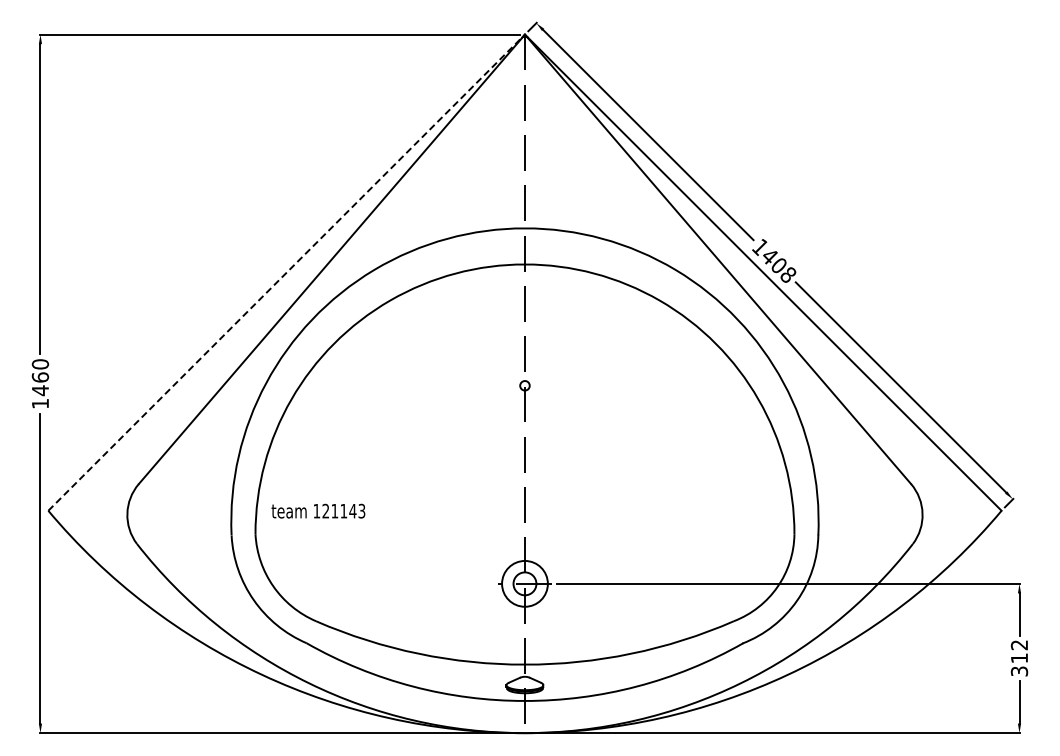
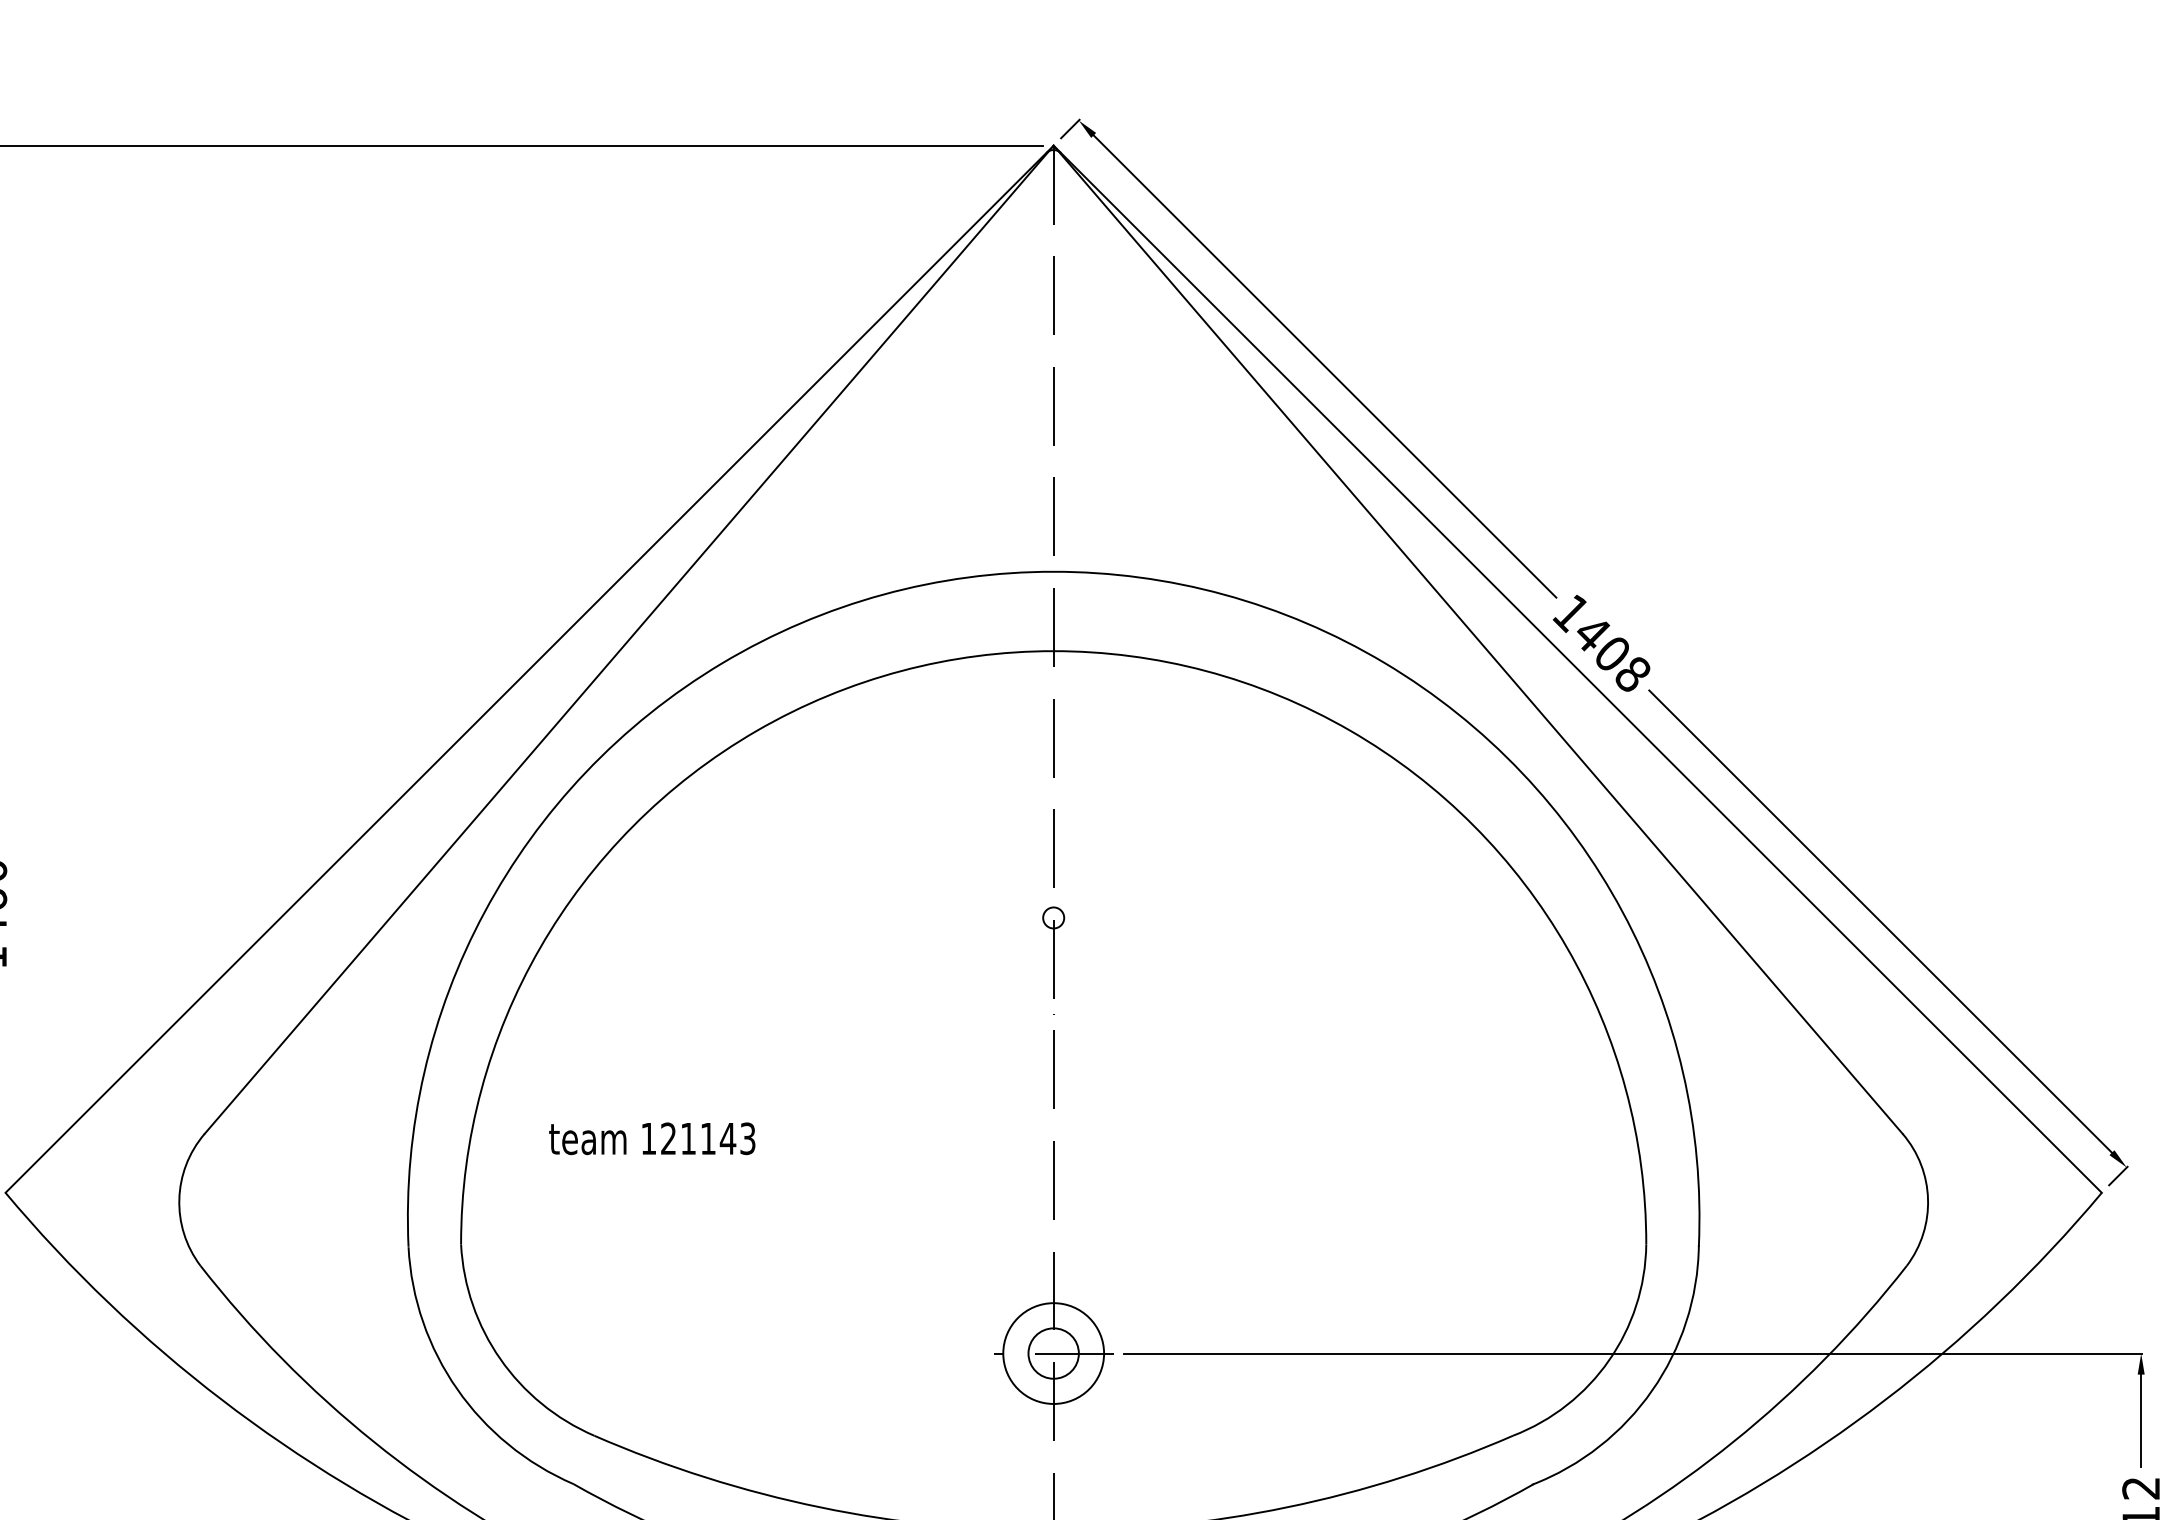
line: (286, 272) -> (529, 668), dashed -> solid
text: (318, 510) -> (652, 1137), moved

